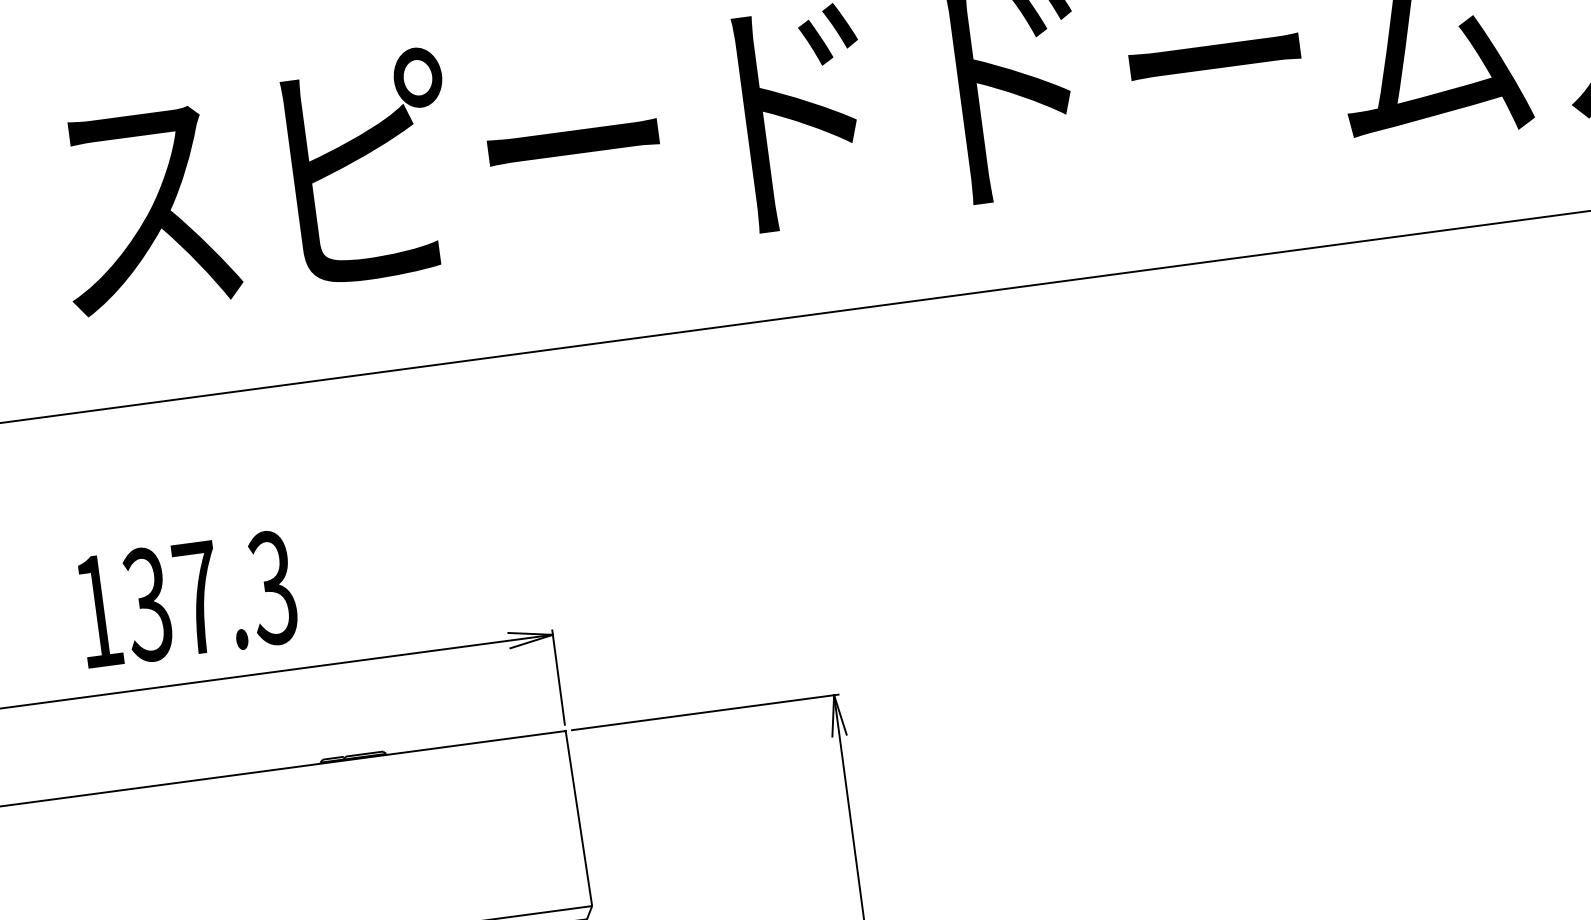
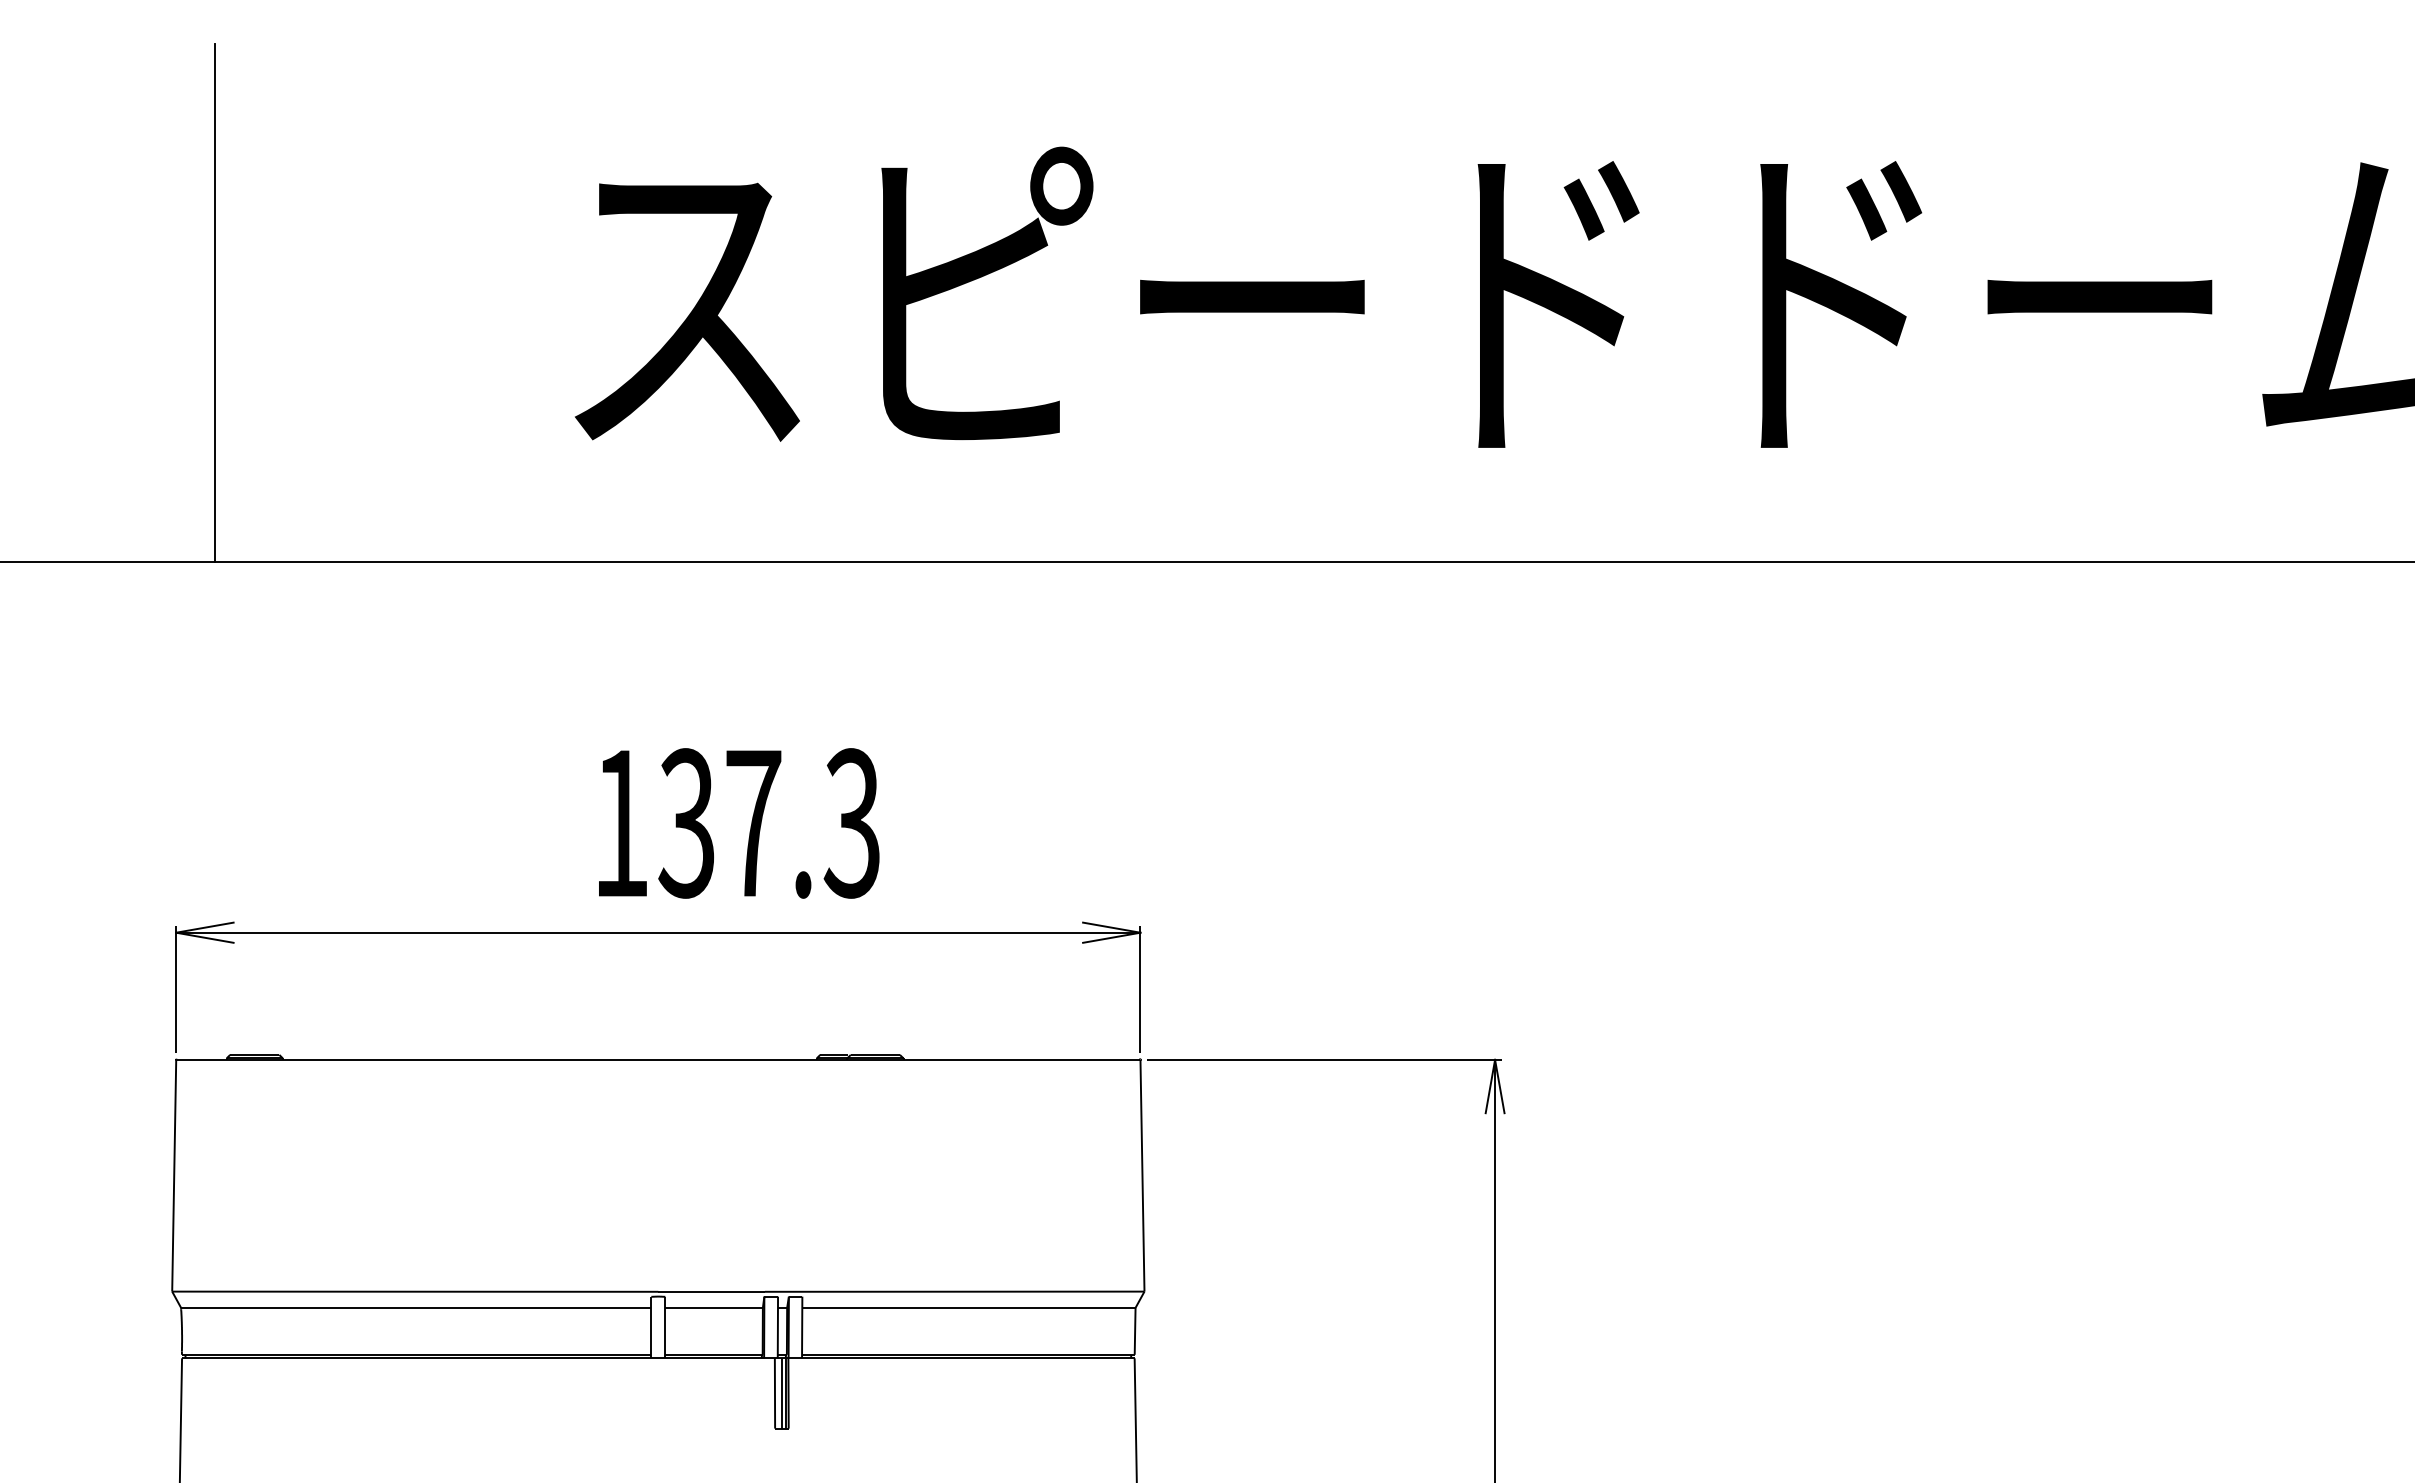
text: (187, 599) -> (739, 823), moved

